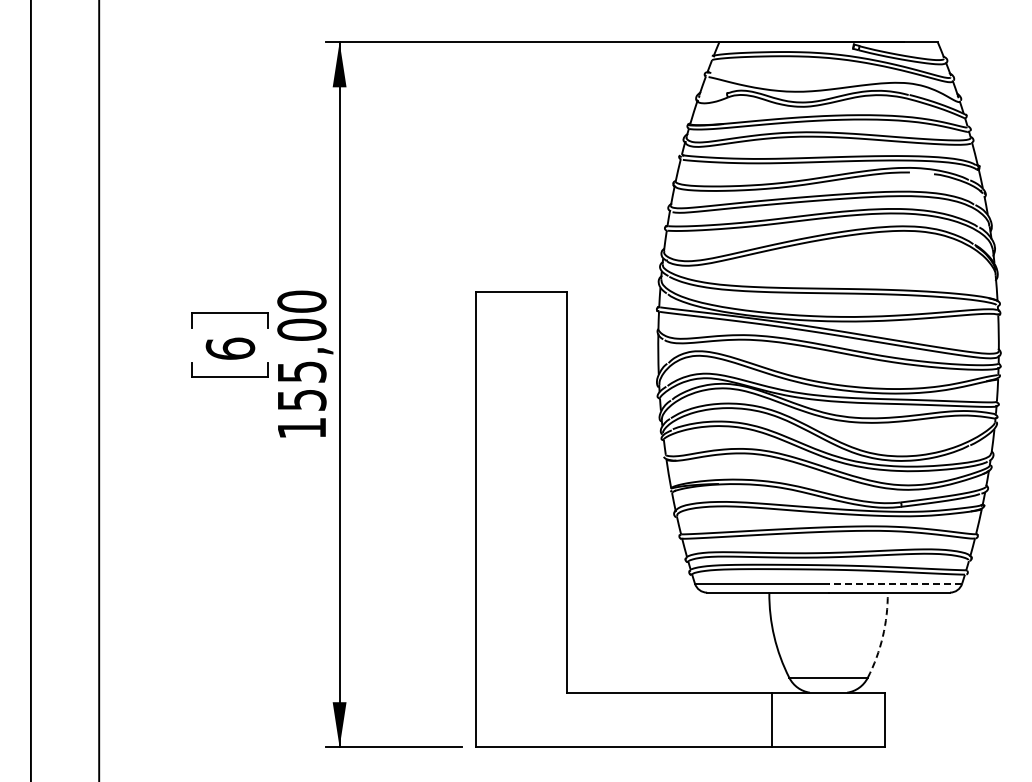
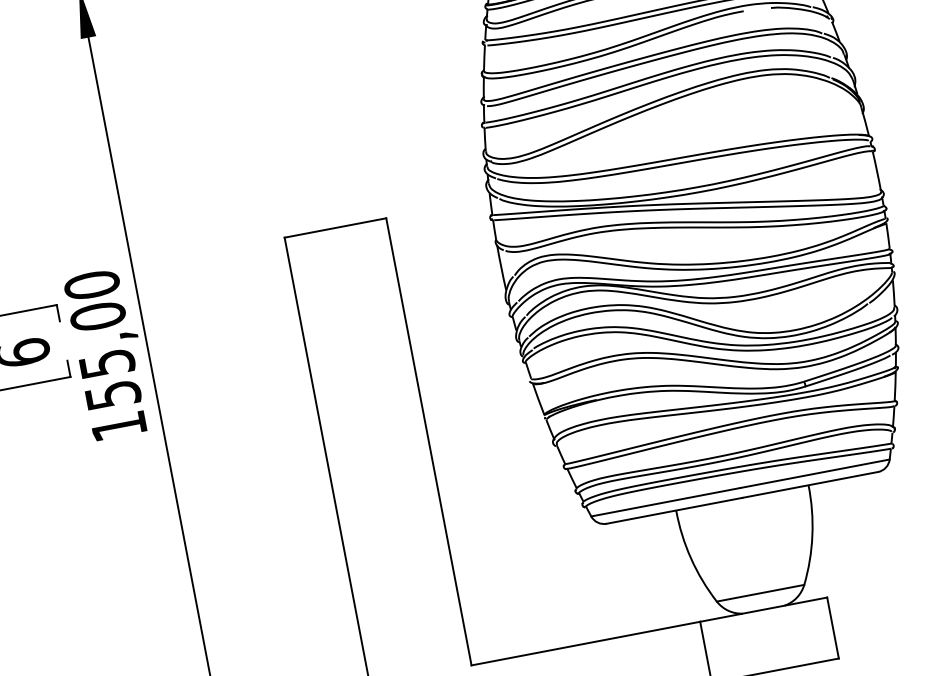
line: (895, 583) -> (815, 473), dashed -> solid
arc: (882, 636) -> (811, 535), dashed -> solid

